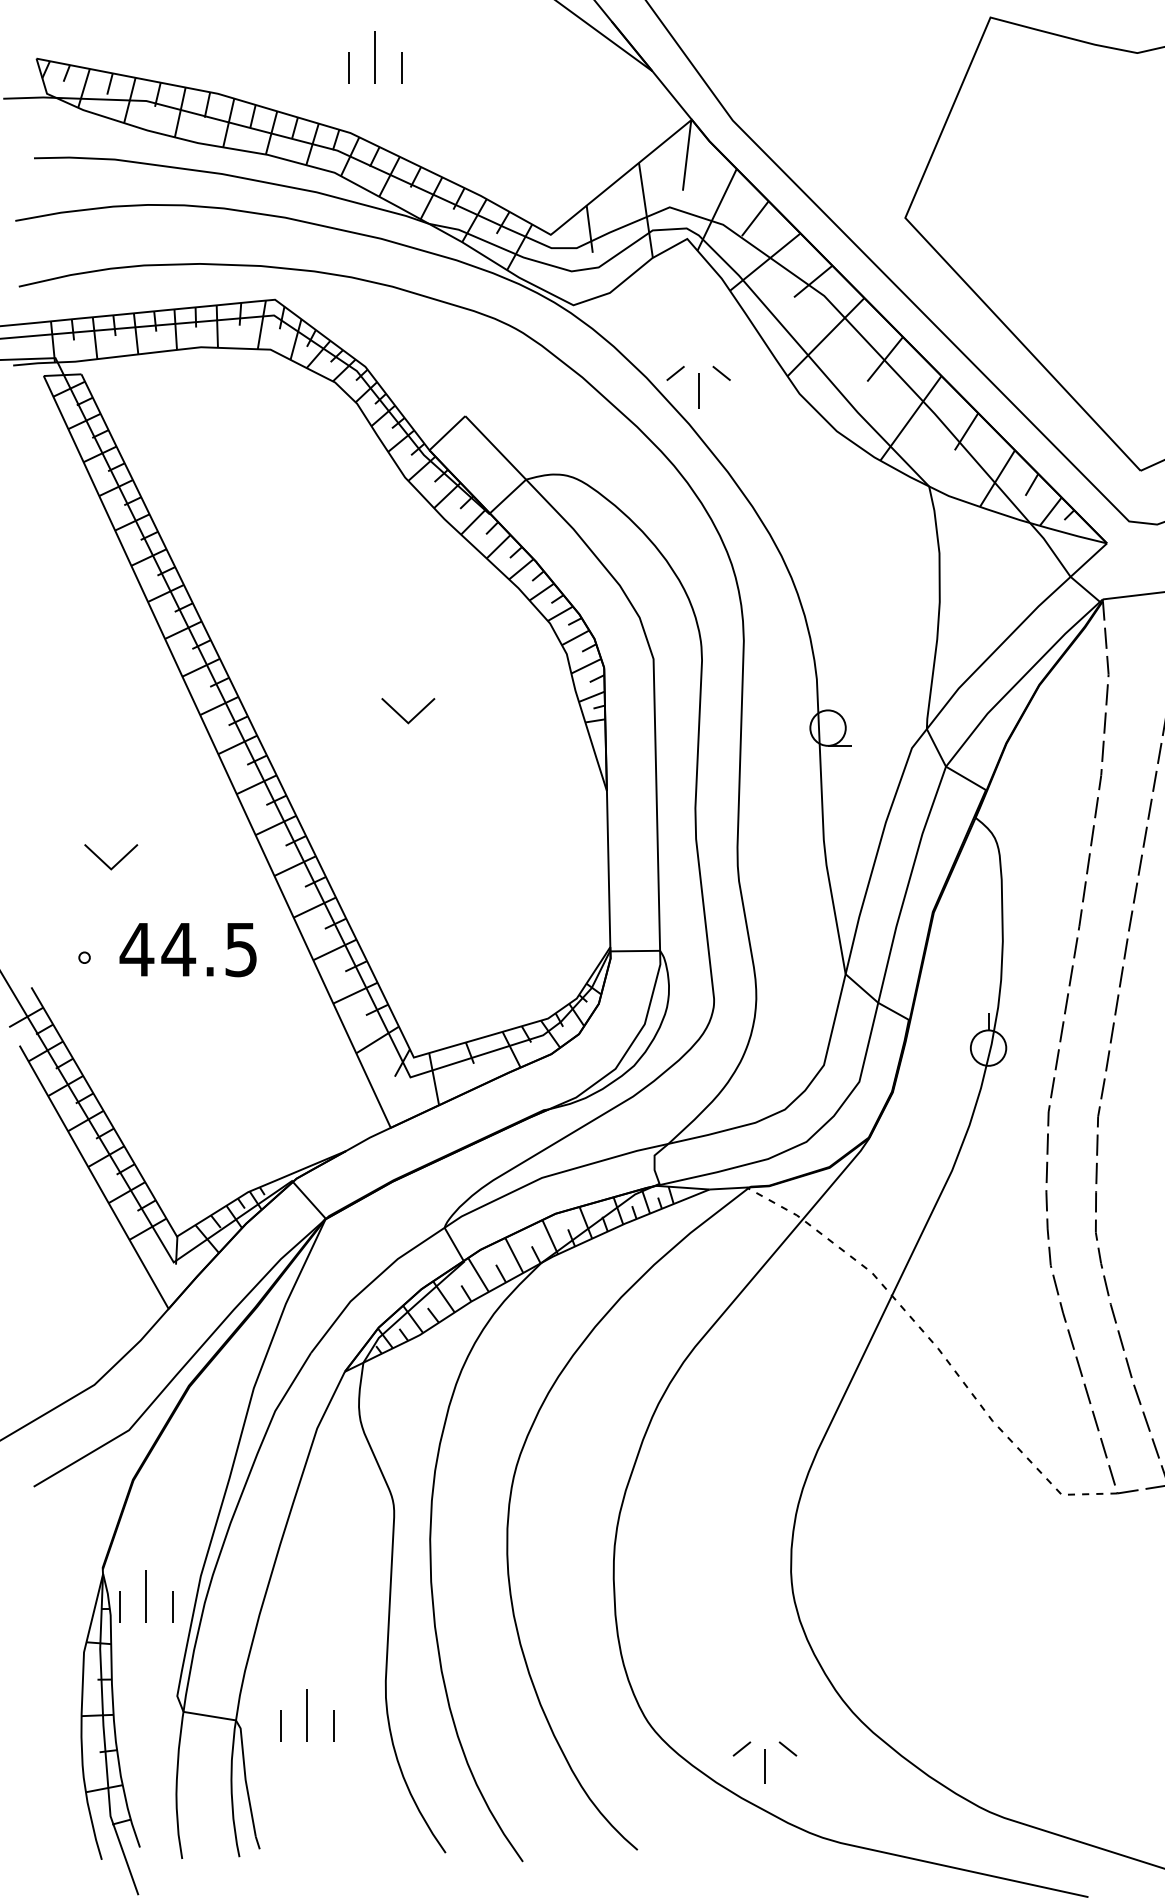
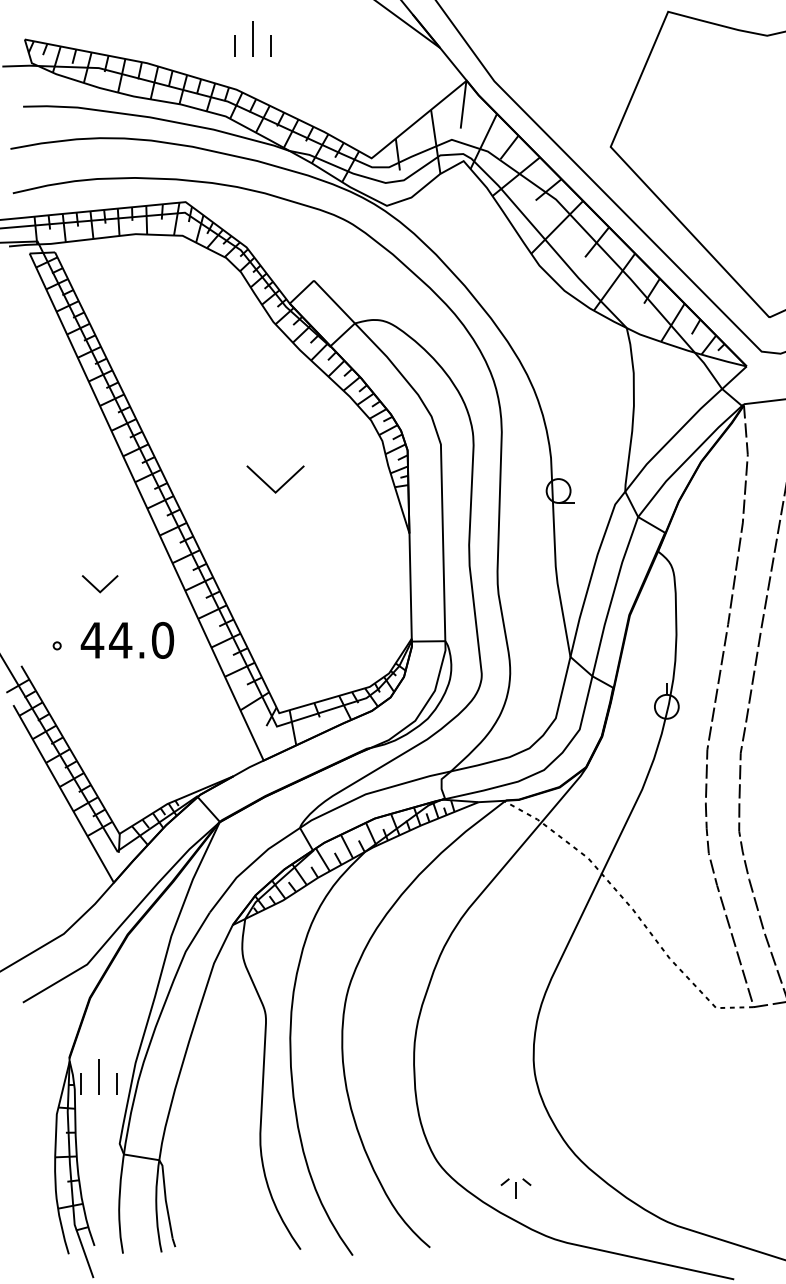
part: (698, 386) -> (471, 260), removed
part: (408, 711) -> (275, 479), size x1.6
part: (110, 857) -> (99, 584), moved
text: (240, 949) -> (162, 640), 44.5 -> 44.0
part: (305, 1714) -> (206, 1156), removed
part: (764, 1762) -> (515, 1188), size x0.7

